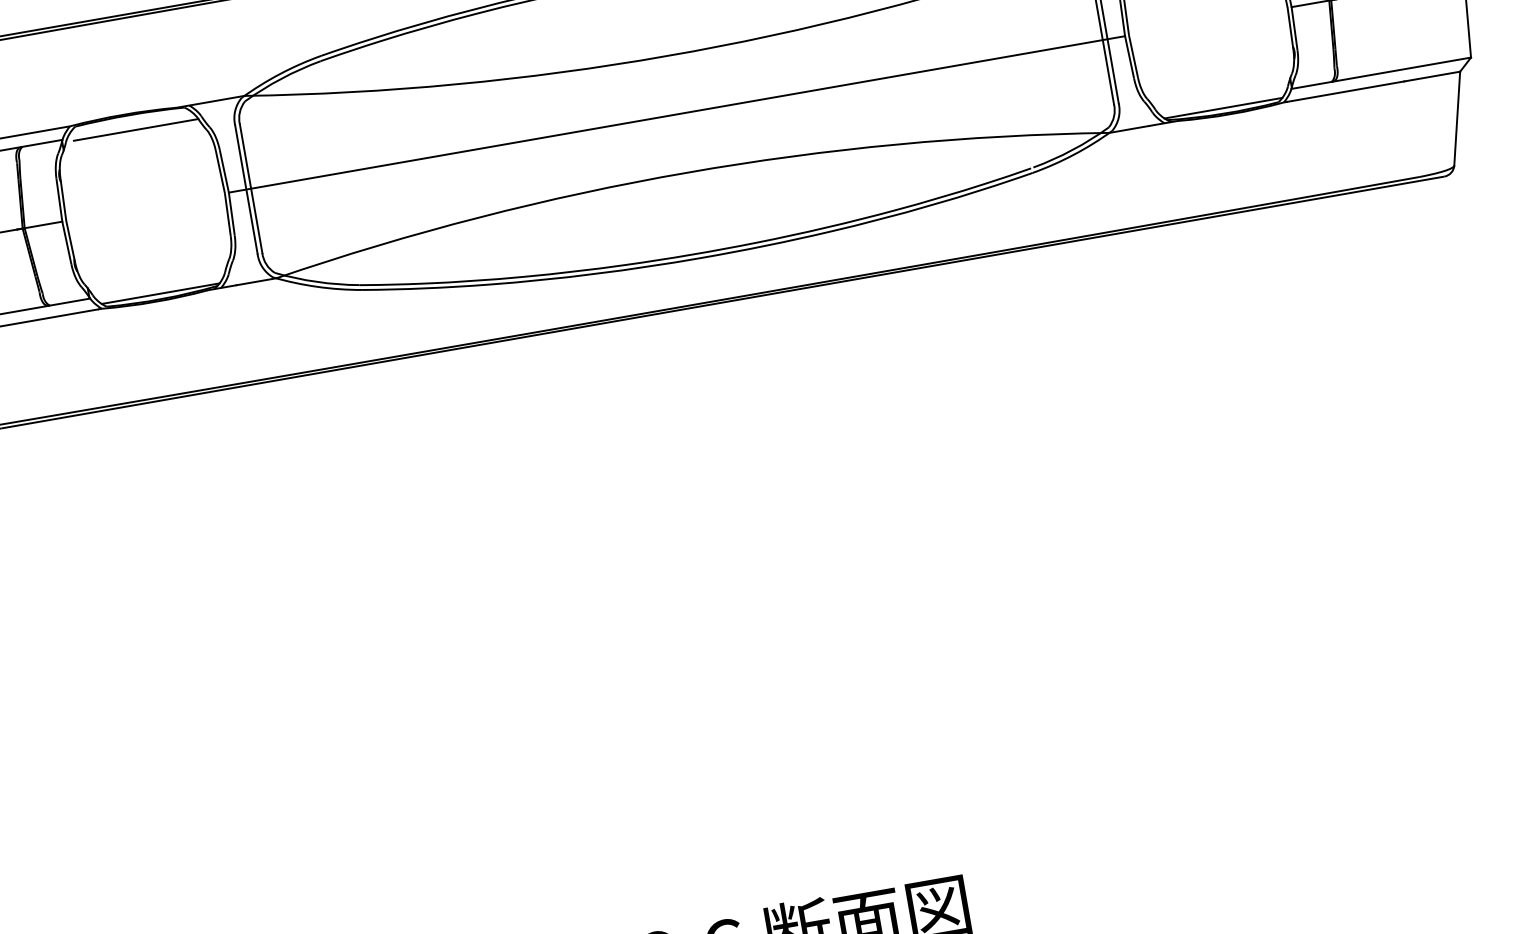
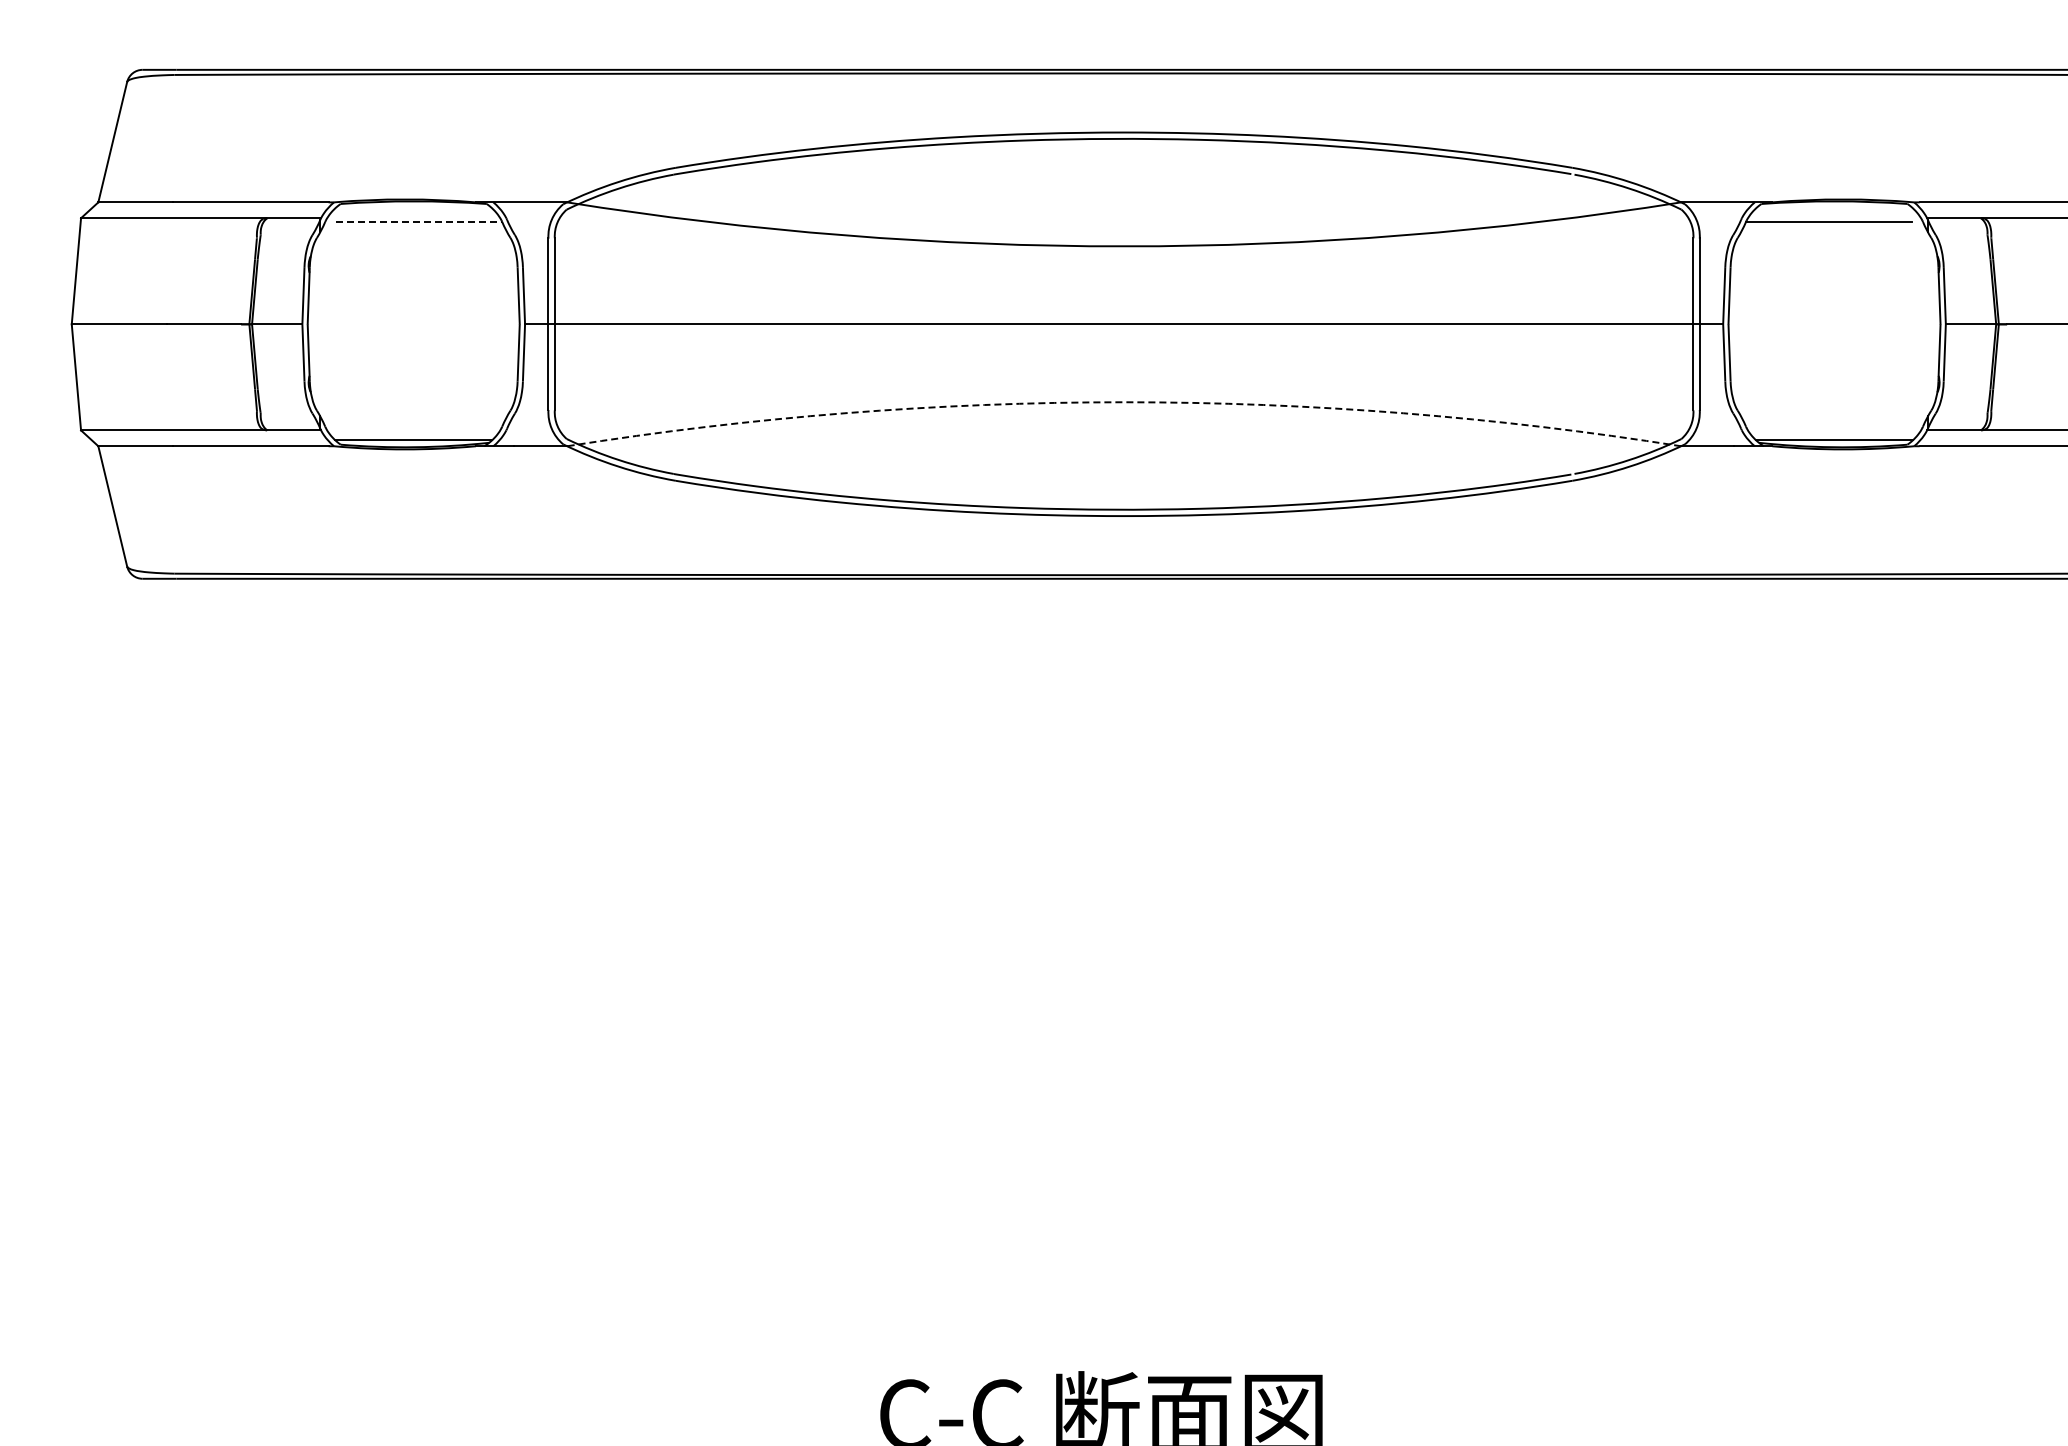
line: (136, 129) -> (419, 221), solid -> dashed
arc: (687, 172) -> (1124, 402), solid -> dashed

